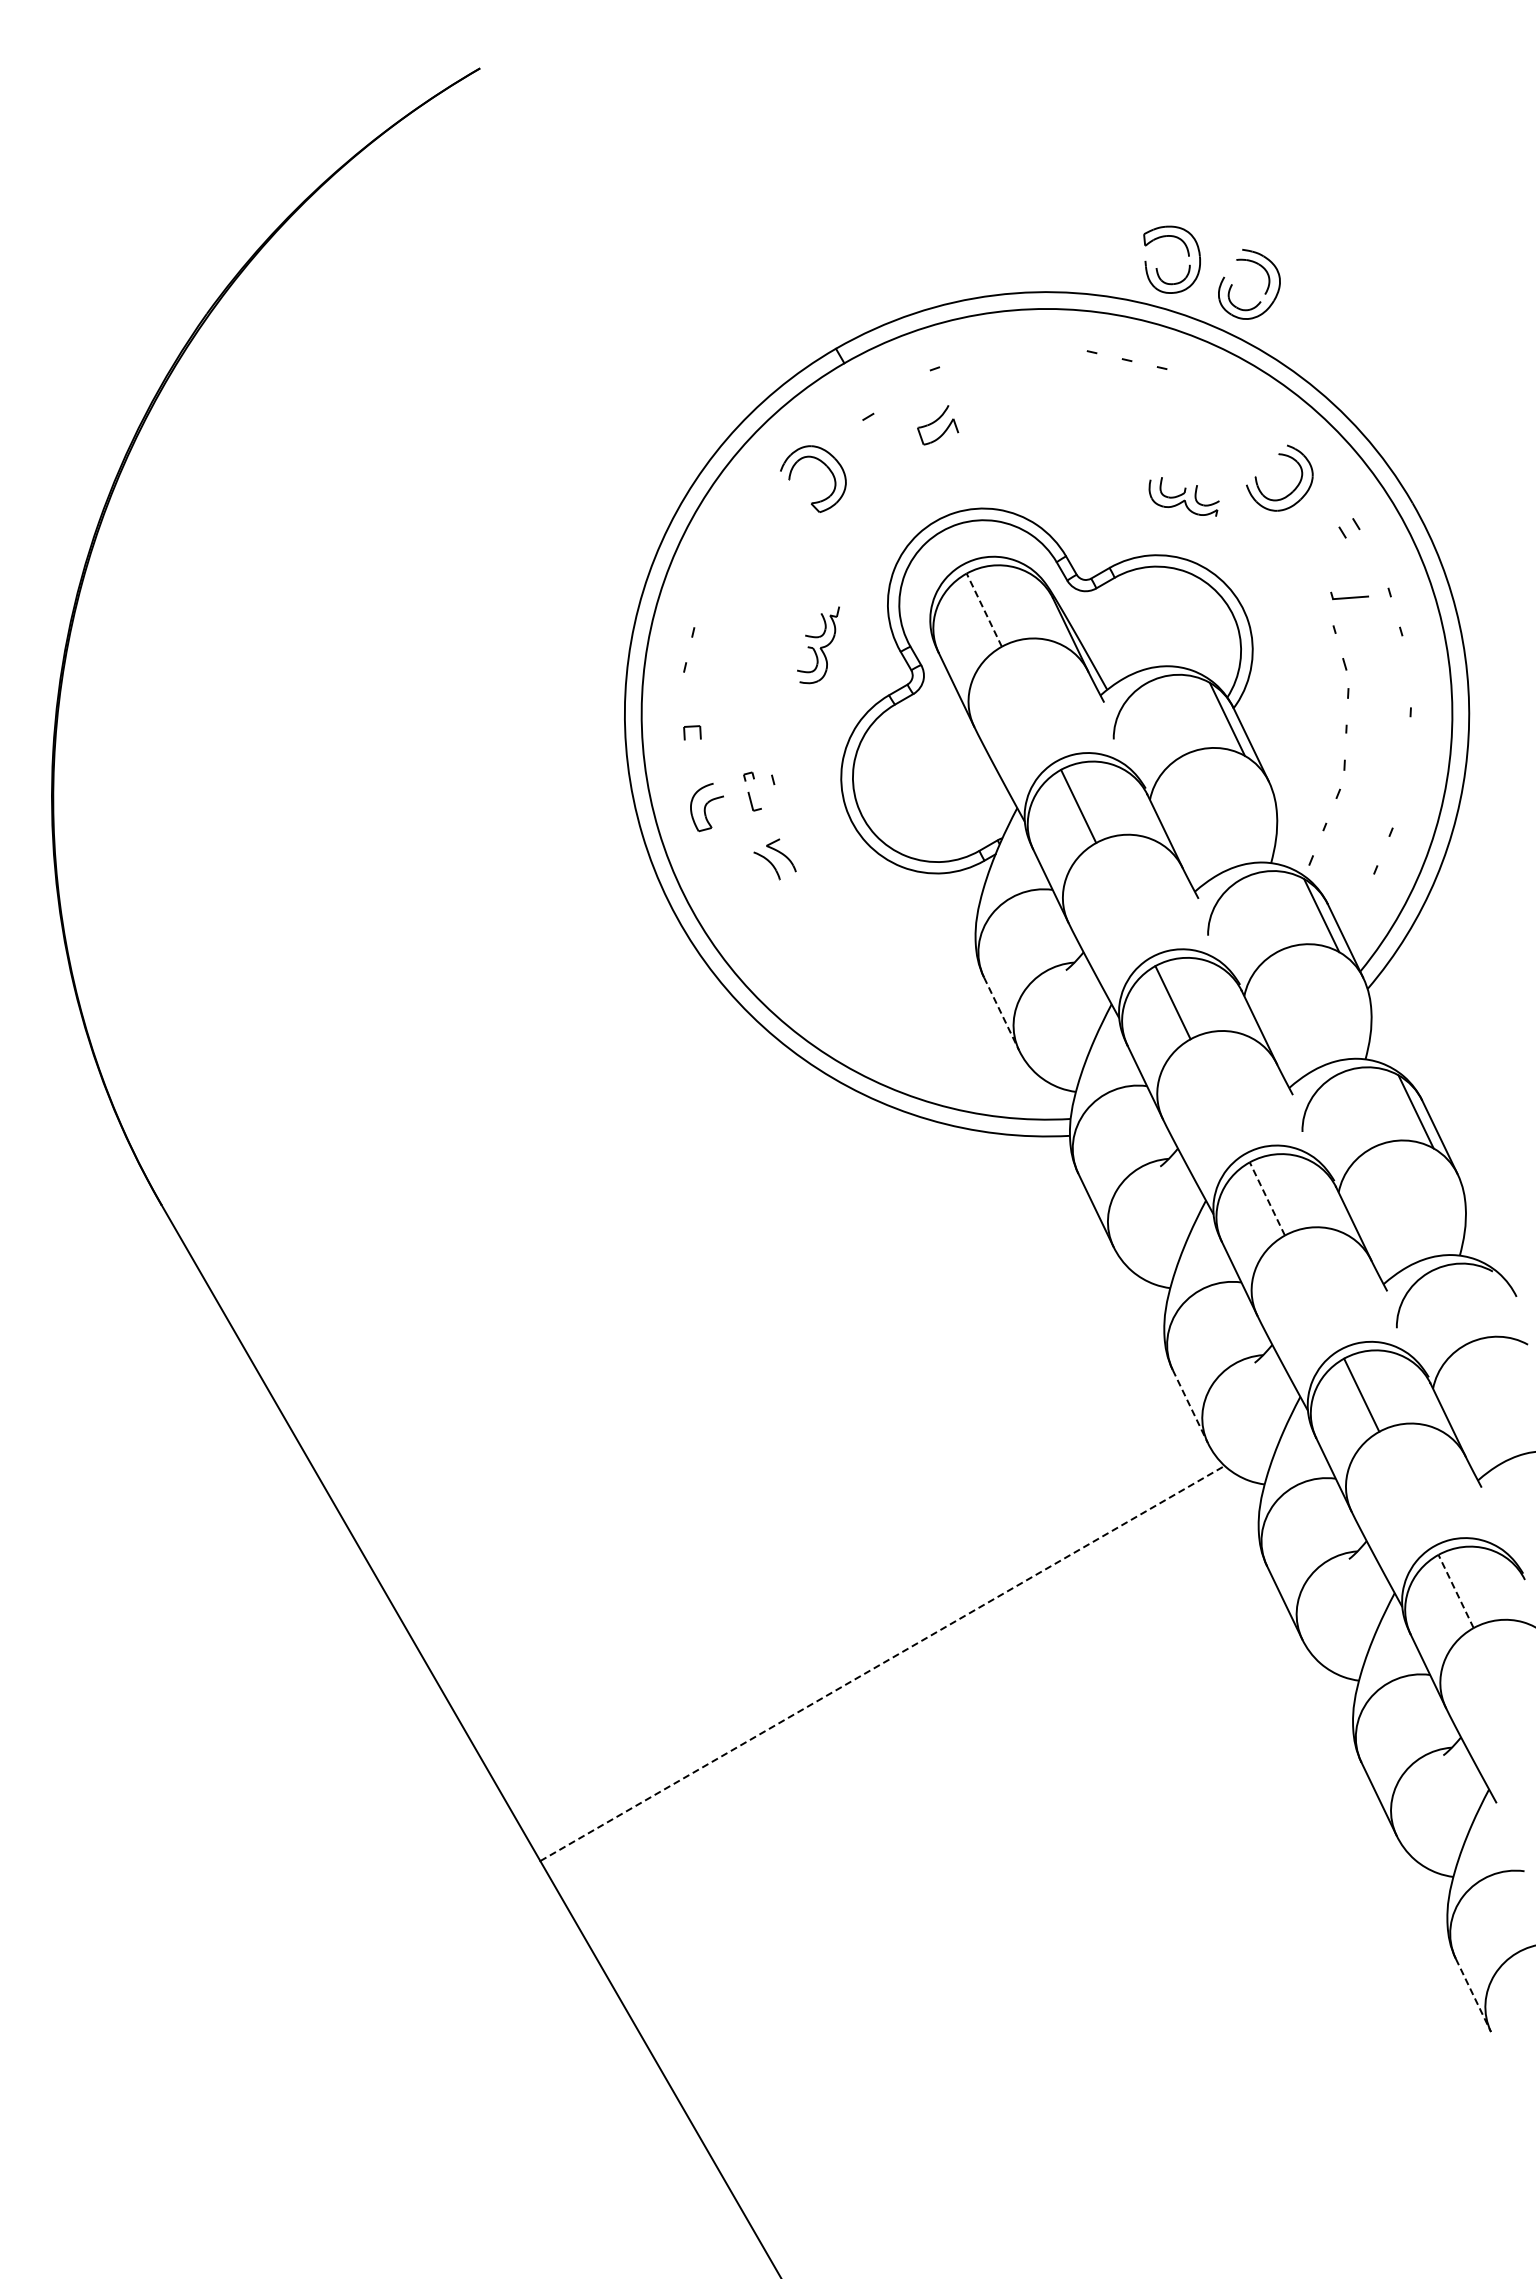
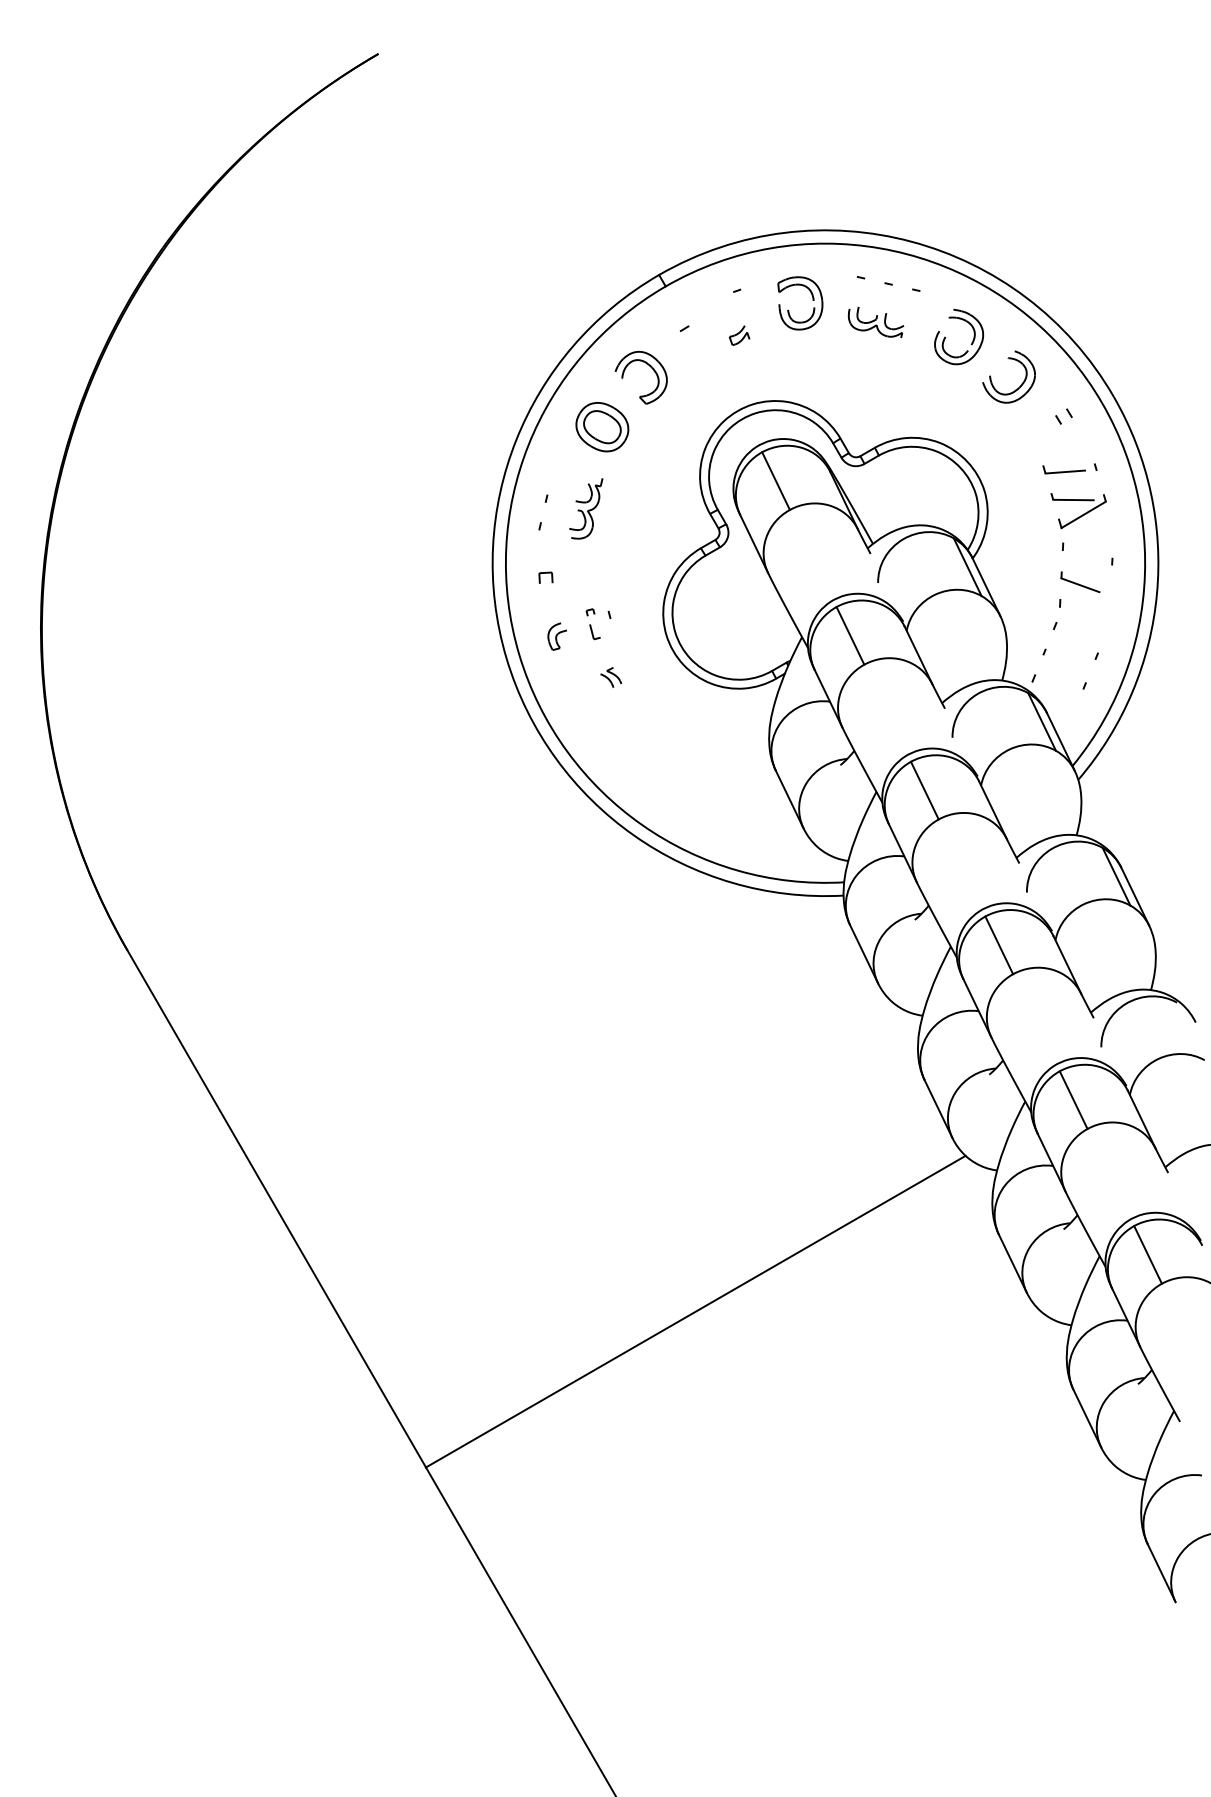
part: (1157, 268) -> (788, 310), moved
part: (1232, 284) -> (945, 337), moved
part: (937, 425) -> (739, 335), size x0.62
part: (1183, 496) -> (875, 322), moved
part: (763, 541) -> (601, 426), added
part: (1349, 595) -> (1064, 469), size x1.43
line: (984, 610) -> (776, 481), dashed -> solid
line: (1361, 633) -> (1073, 499), added
part: (818, 645) -> (586, 508), moved
line: (1374, 652) -> (1083, 514), added
line: (1370, 742) -> (1080, 585), added
part: (706, 807) -> (557, 636), size x0.71
part: (774, 859) -> (610, 677), size x0.62
line: (1001, 1014) -> (789, 799), dashed -> solid
line: (1267, 1198) -> (999, 945), dashed -> solid
line: (1190, 1406) -> (938, 1109), dashed -> solid
line: (1456, 1591) -> (1148, 1254), dashed -> solid
line: (882, 1663) -> (695, 1311), dashed -> solid
line: (1473, 1995) -> (1161, 1573), dashed -> solid

